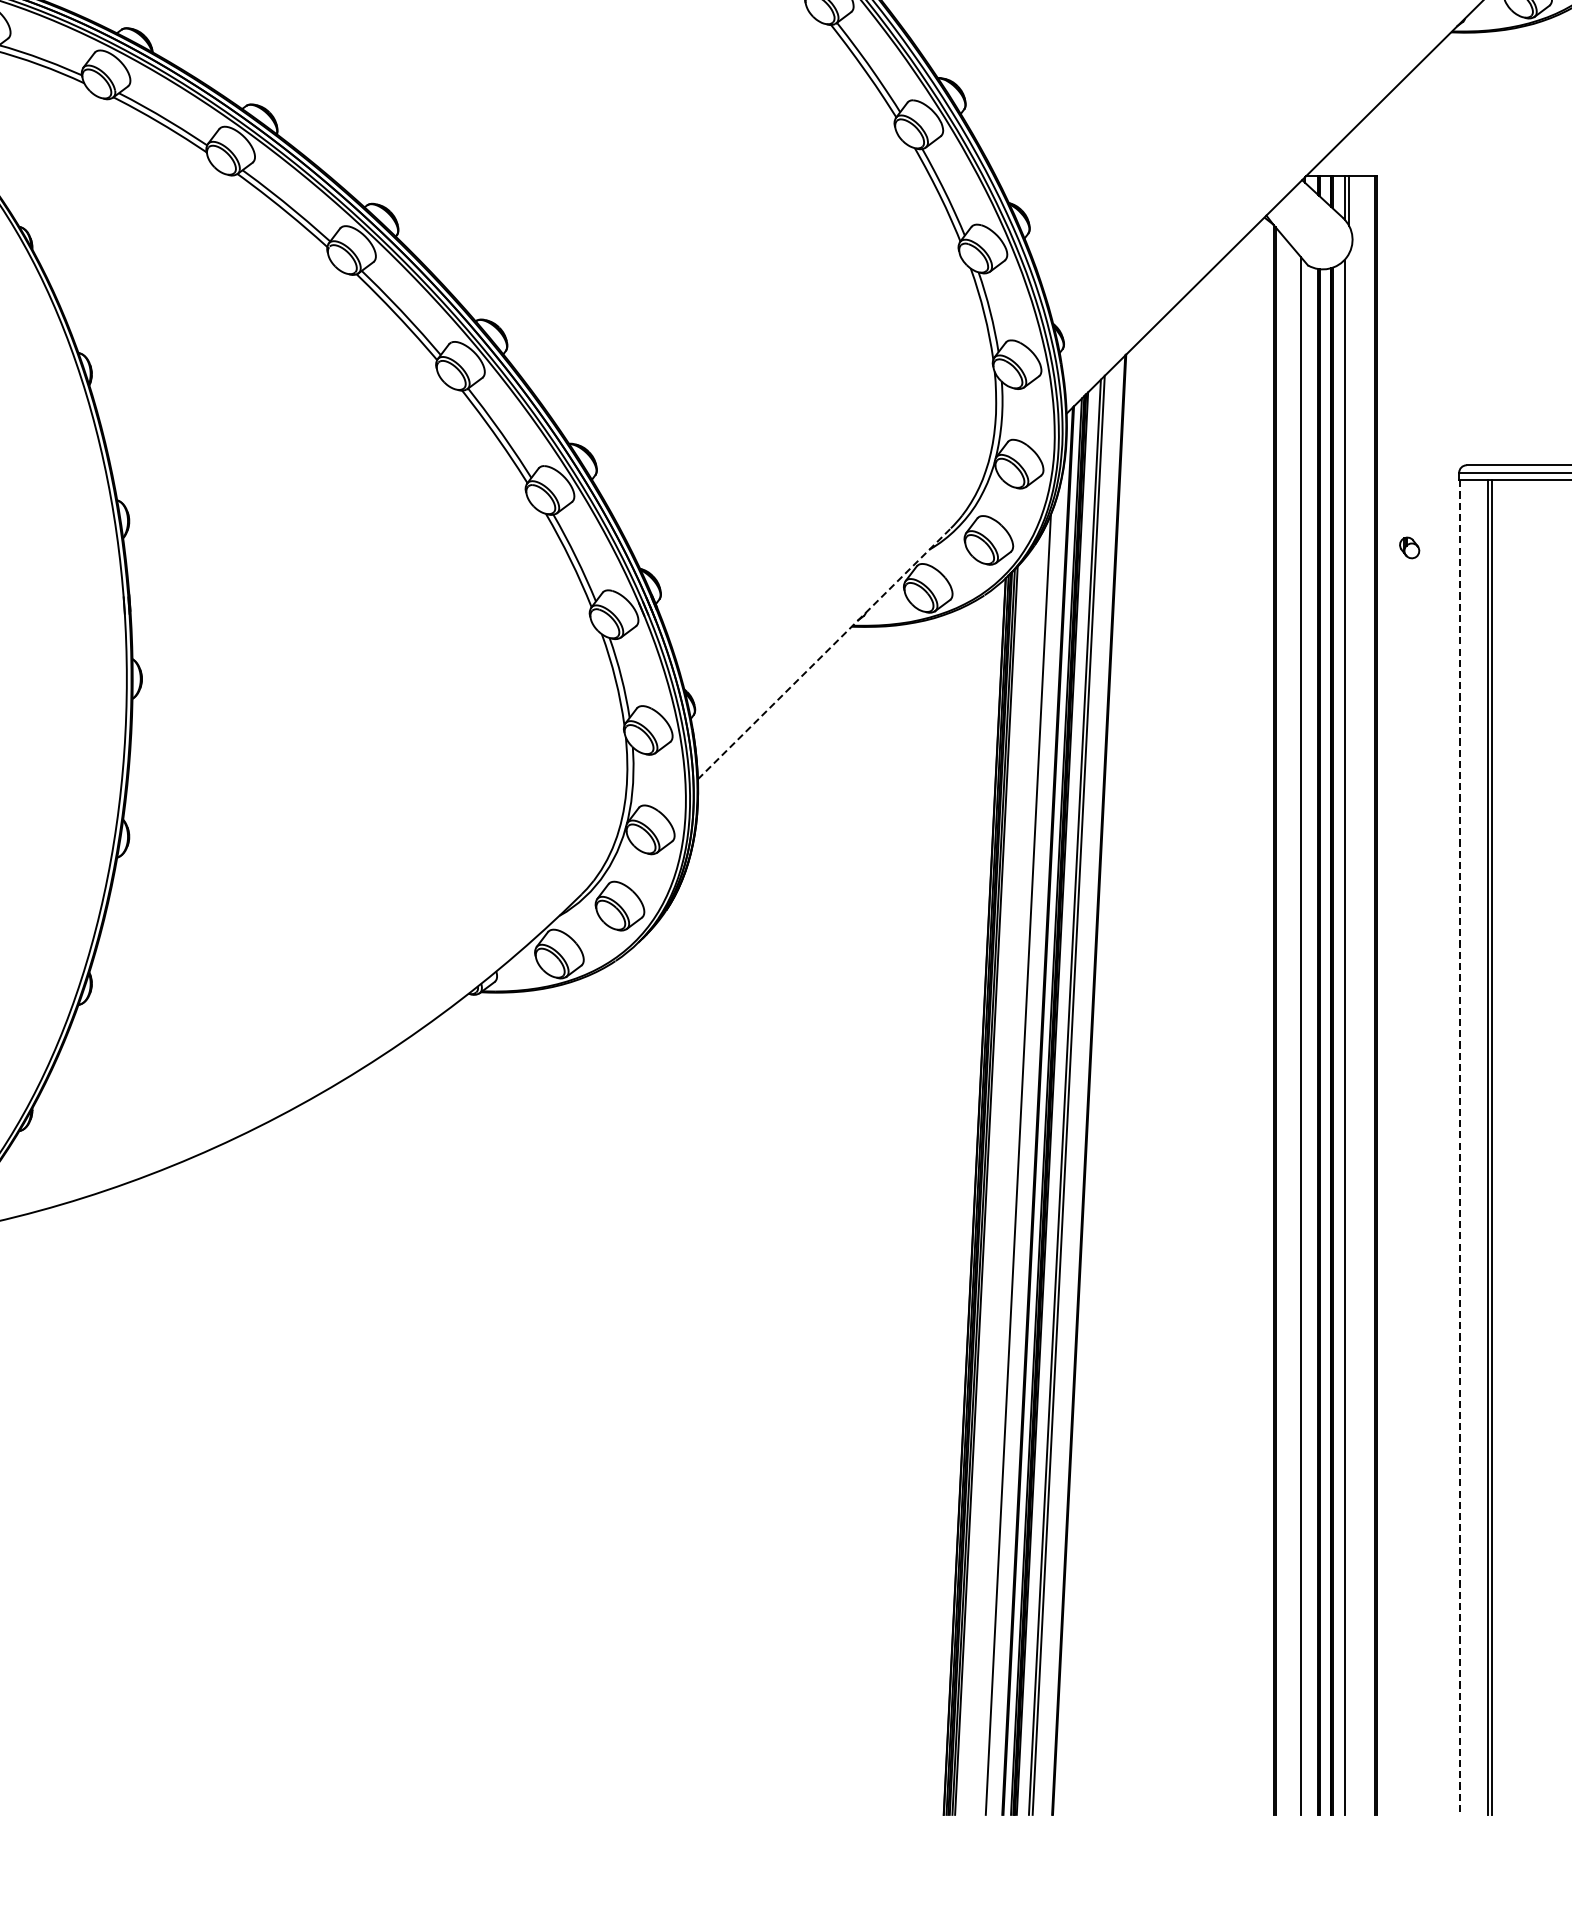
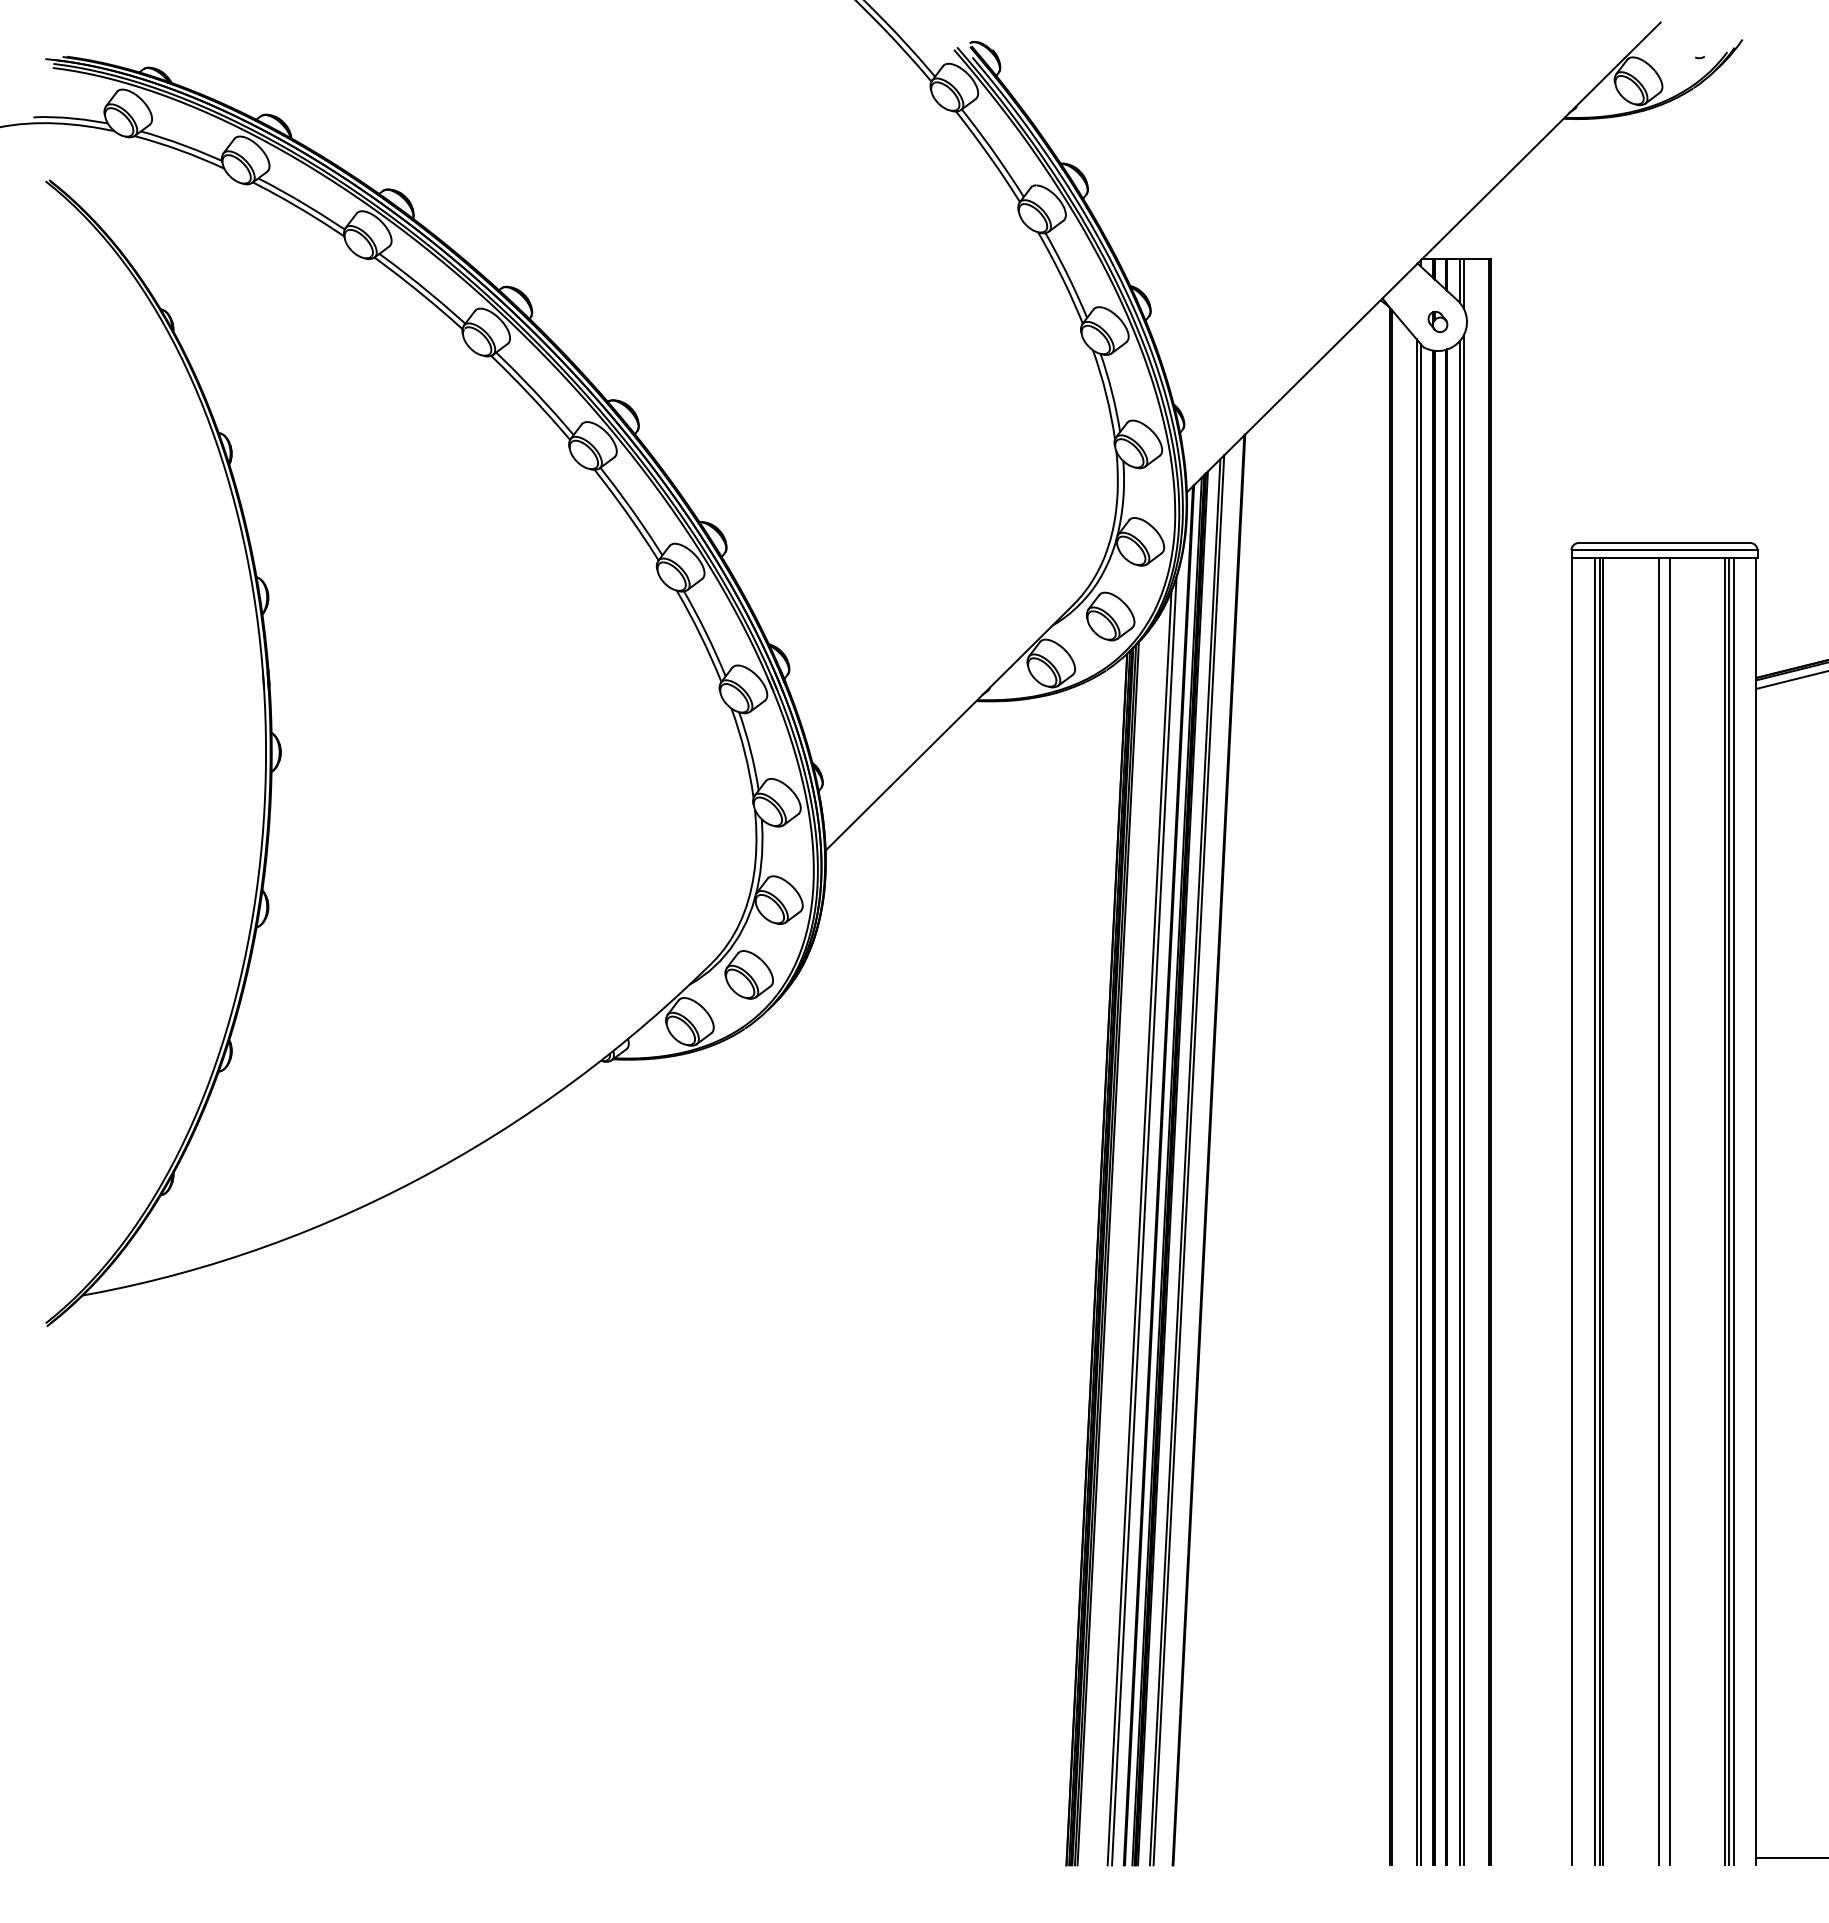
part: (1409, 547) -> (1437, 321), moved
line: (824, 653) -> (949, 727), dashed -> solid
line: (1348, 1034) -> (1463, 1100), added
line: (1305, 1038) -> (1420, 1104), added
line: (1460, 1147) -> (1572, 1211), dashed -> solid
line: (1483, 1147) -> (1595, 1211), added
line: (1547, 1147) -> (1658, 1211), added
line: (1560, 1147) -> (1670, 1211), added
line: (1023, 1157) -> (1144, 1221), added

